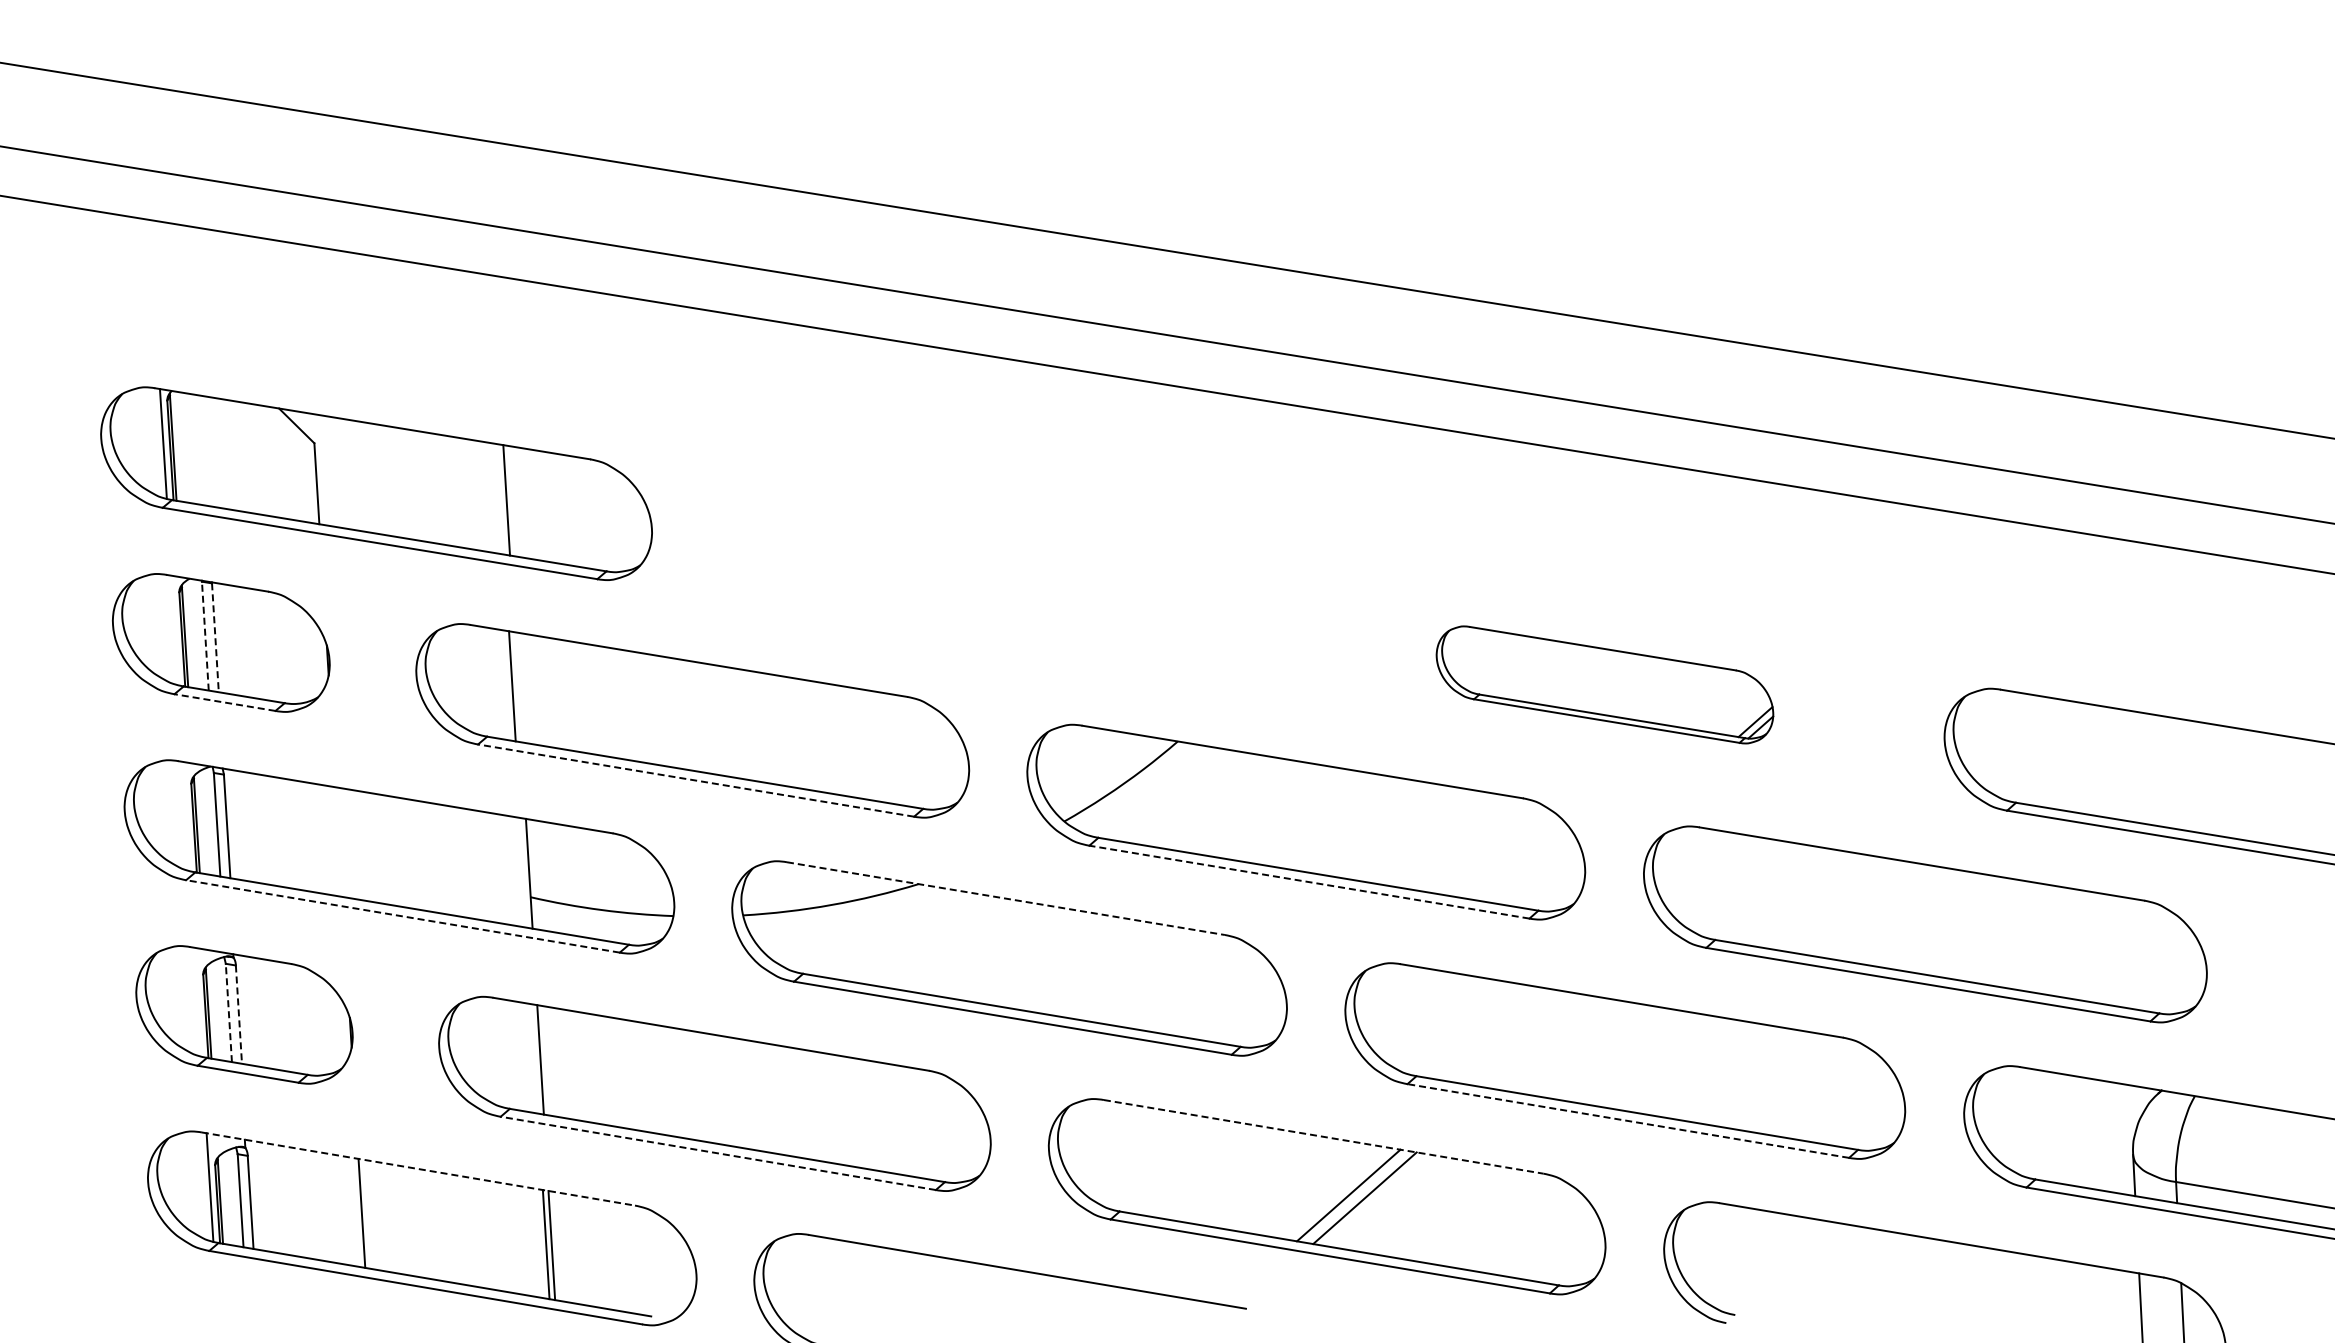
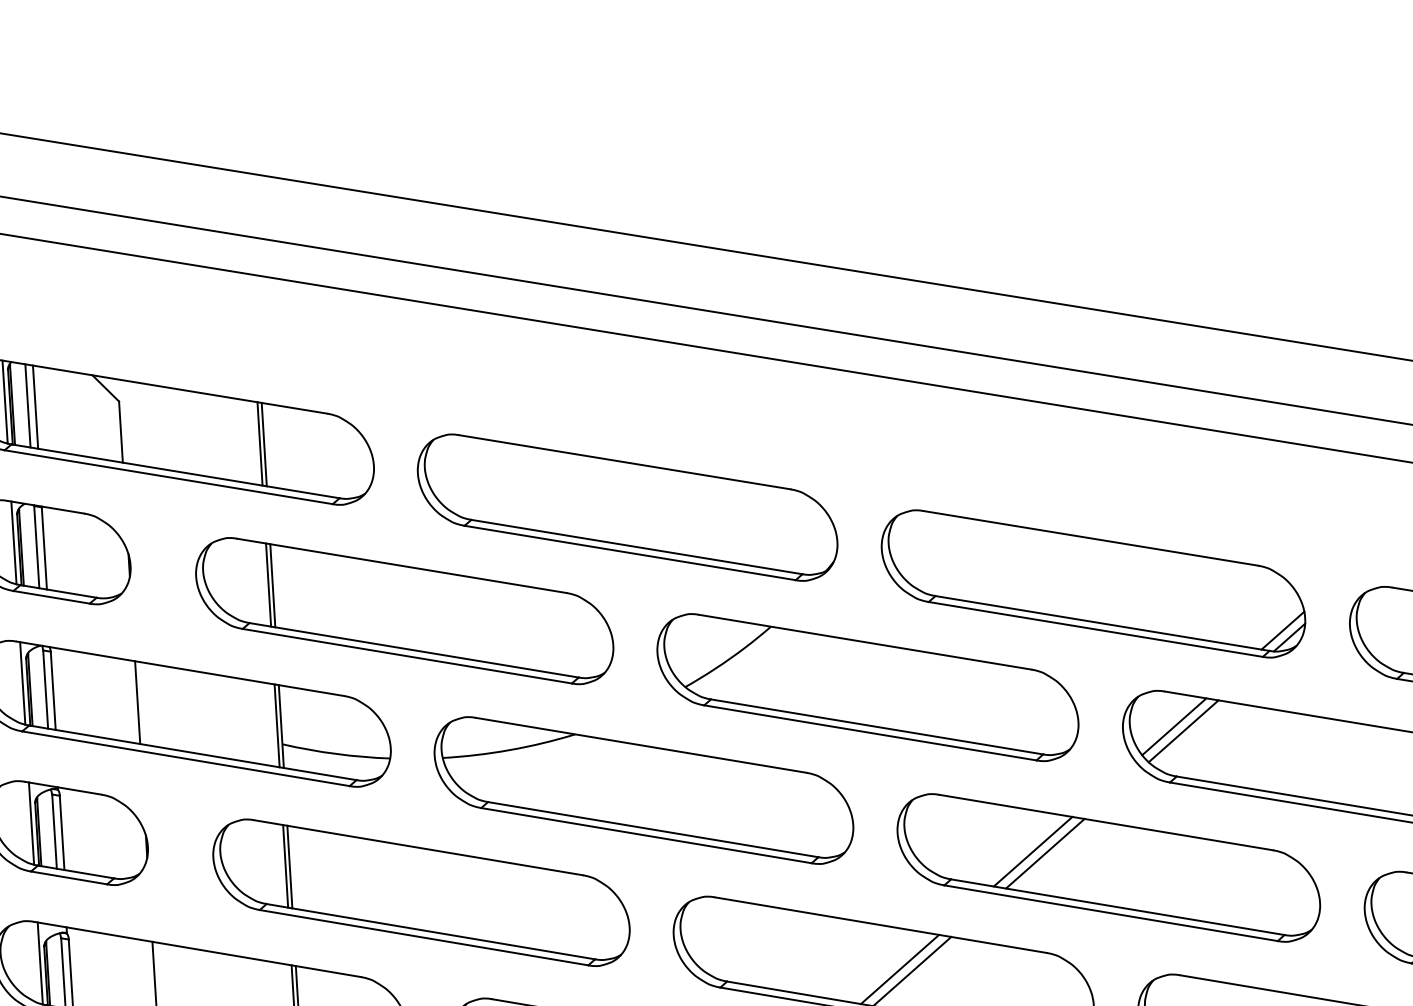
line: (193, 449) -> (27, 406), added
line: (203, 450) -> (35, 406), added
line: (500, 499) -> (259, 443), added
part: (987, 583) -> (627, 507), added
line: (174, 630) -> (13, 542), added
line: (205, 636) -> (36, 547), dashed -> solid
line: (215, 637) -> (44, 548), dashed -> solid
part: (1604, 684) -> (1093, 583), size x1.67
line: (517, 687) -> (272, 585), added
line: (224, 702) -> (51, 597), dashed -> solid
line: (695, 780) -> (406, 656), dashed -> solid
line: (186, 816) -> (22, 683), added
line: (338, 841) -> (137, 702), added
line: (523, 872) -> (276, 725), added
line: (1711, 873) -> (1173, 726), added
line: (1724, 880) -> (1183, 731), added
line: (1308, 882) -> (869, 733), dashed -> solid
line: (1005, 898) -> (640, 745), dashed -> solid
line: (402, 916) -> (185, 758), dashed -> solid
line: (198, 1001) -> (31, 822), added
line: (228, 1012) -> (54, 831), dashed -> solid
line: (238, 1015) -> (61, 833), dashed -> solid
line: (1524, 1039) -> (1032, 851), added
line: (1541, 1042) -> (1045, 853), added
line: (534, 1058) -> (285, 866), added
line: (1628, 1121) -> (1111, 913), dashed -> solid
line: (1323, 1136) -> (880, 924), dashed -> solid
line: (718, 1153) -> (424, 937), dashed -> solid
line: (418, 1169) -> (197, 949), dashed -> solid

